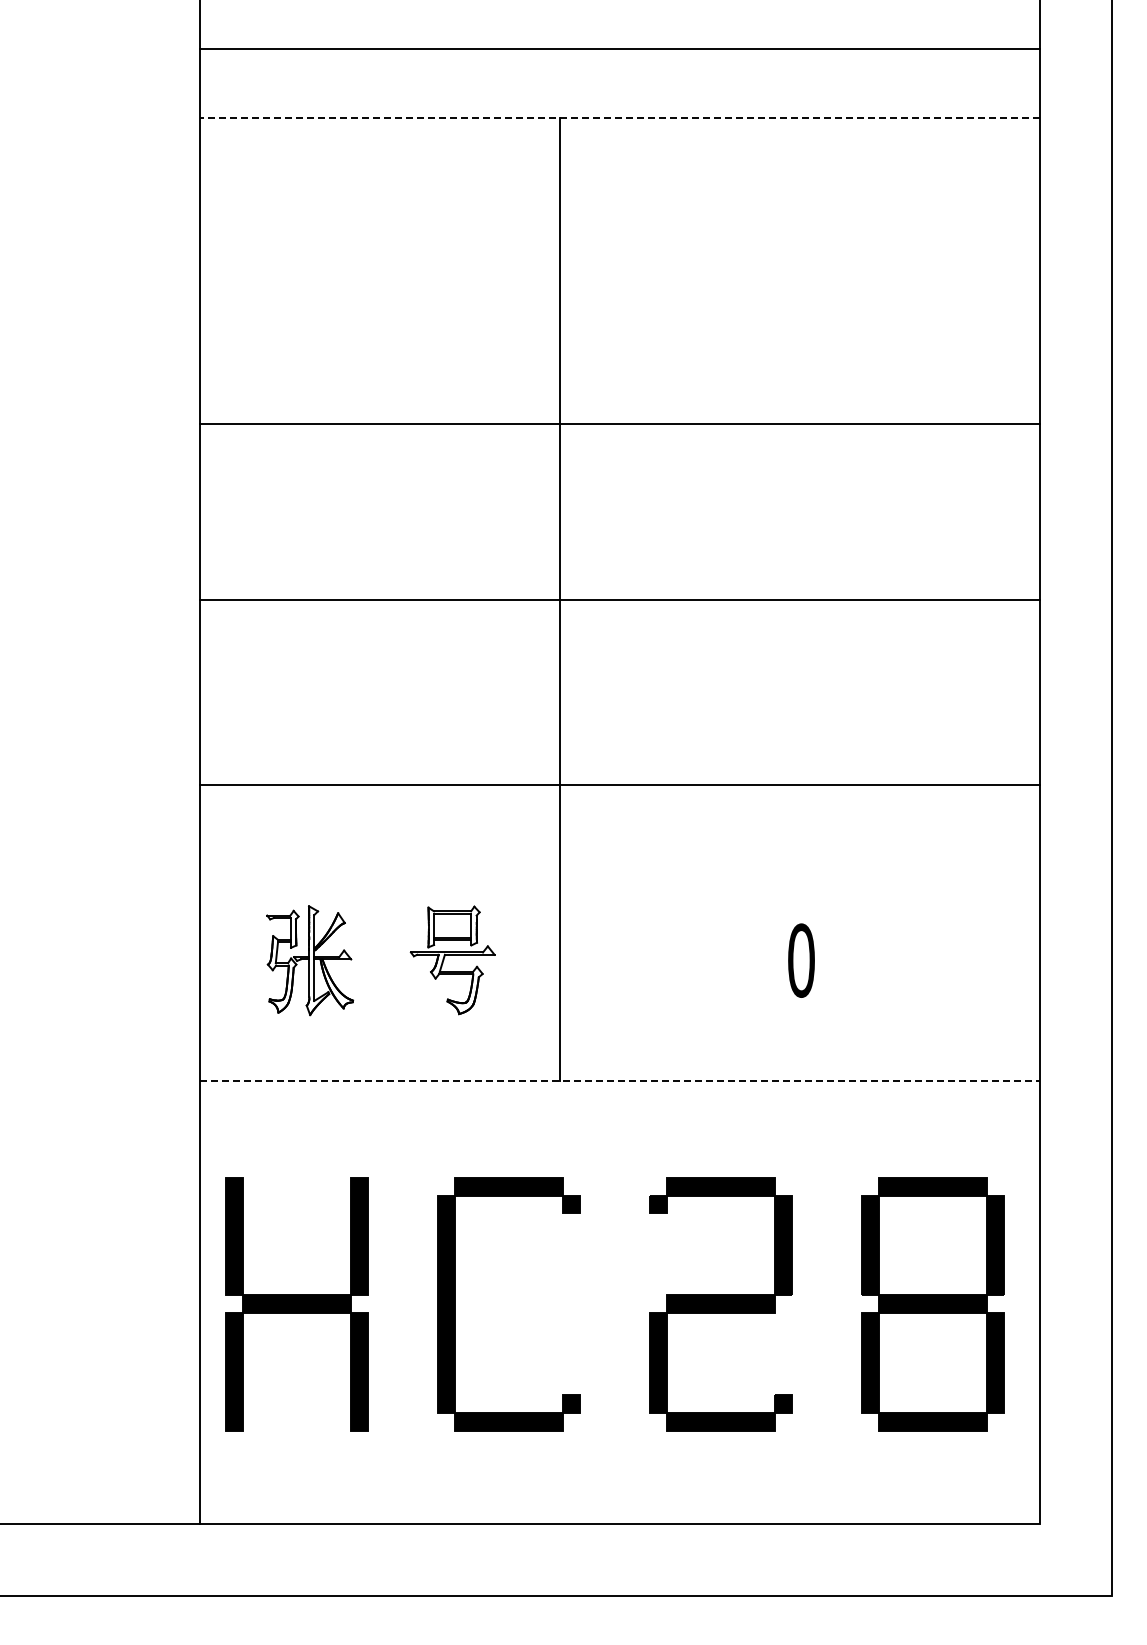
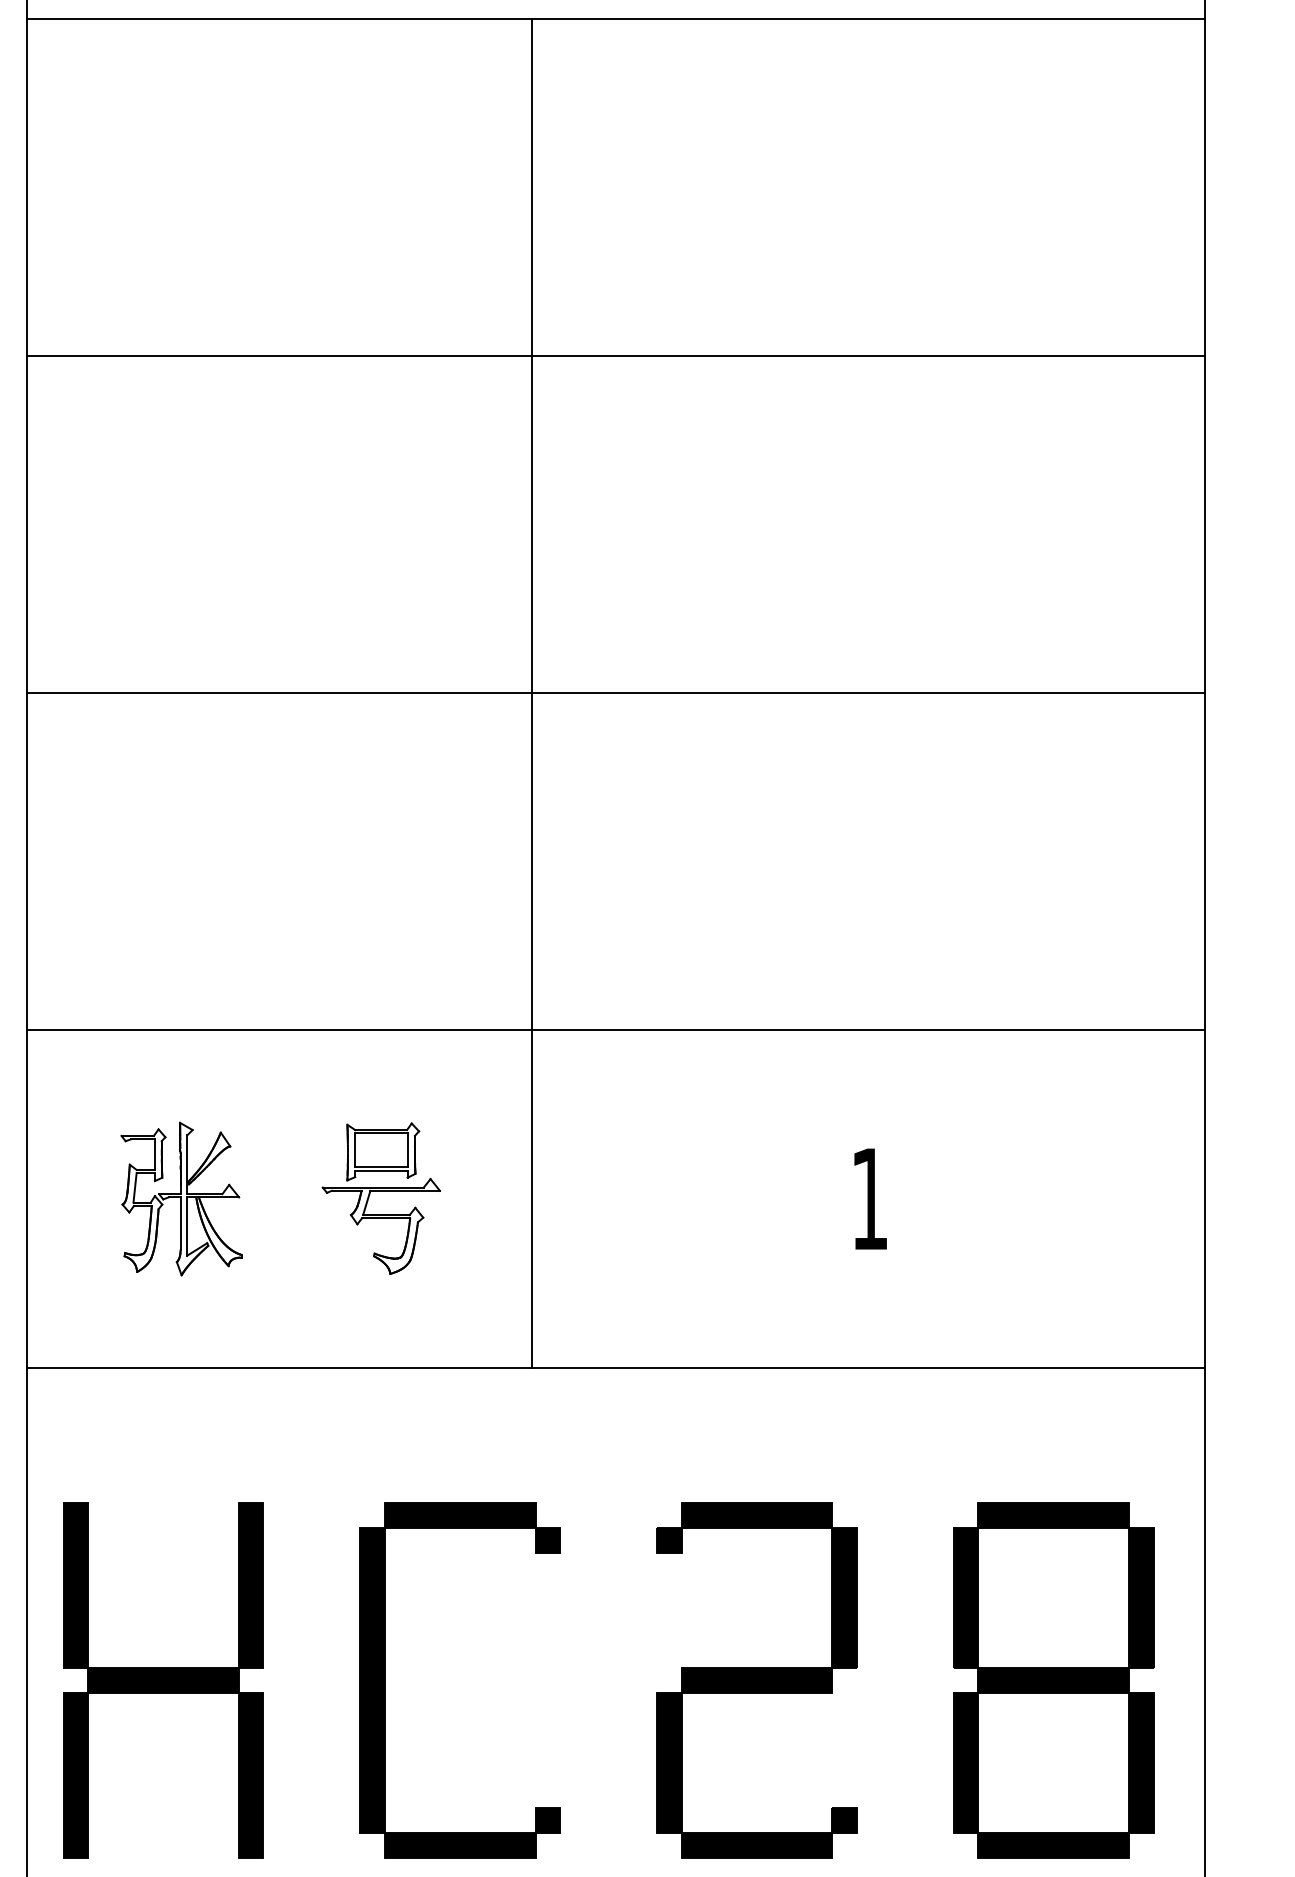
line: (619, 118) -> (614, 19), dashed -> solid
line: (620, 423) -> (616, 355), moved
line: (620, 785) -> (616, 1030), moved
text: (801, 960) -> (869, 1198), 0 -> 1
line: (620, 1081) -> (616, 1368), dashed -> solid

